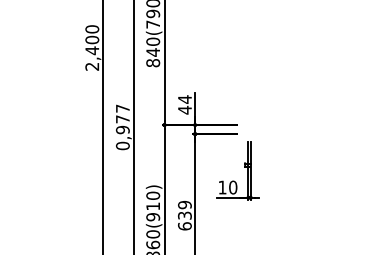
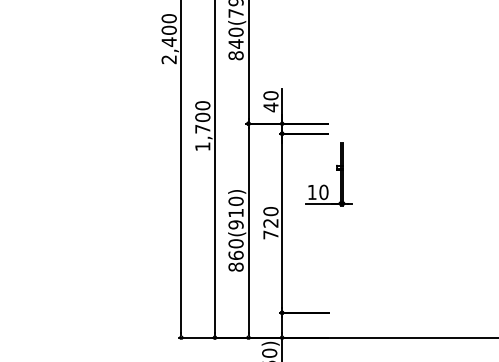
text: (184, 99) -> (270, 95), 44 -> 40
text: (122, 127) -> (202, 126), 0,977 -> 1,700
text: (184, 215) -> (270, 223), 639 -> 720

